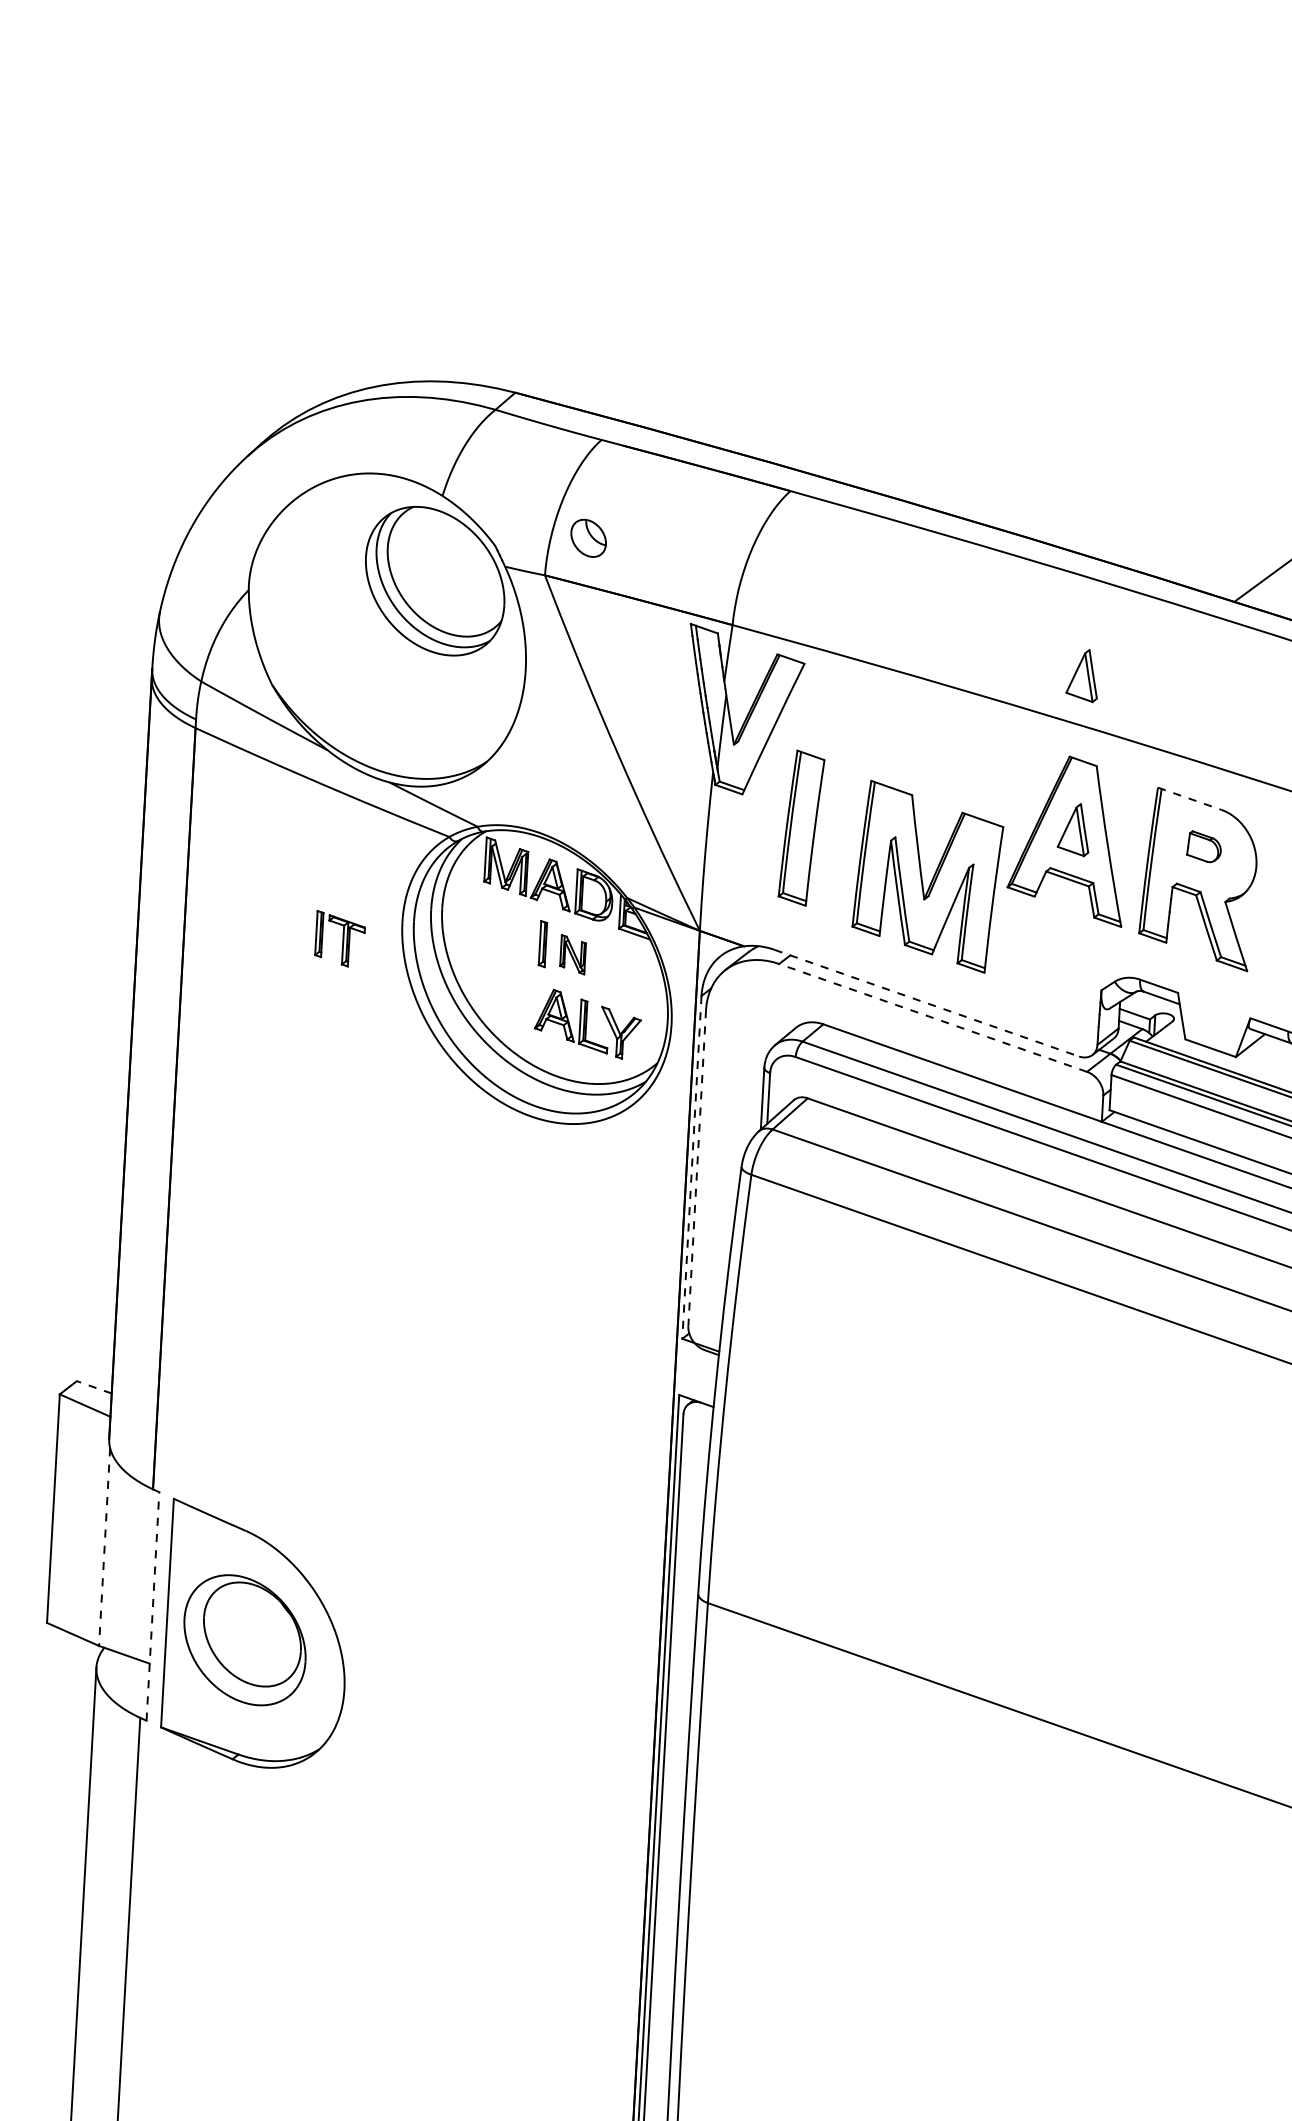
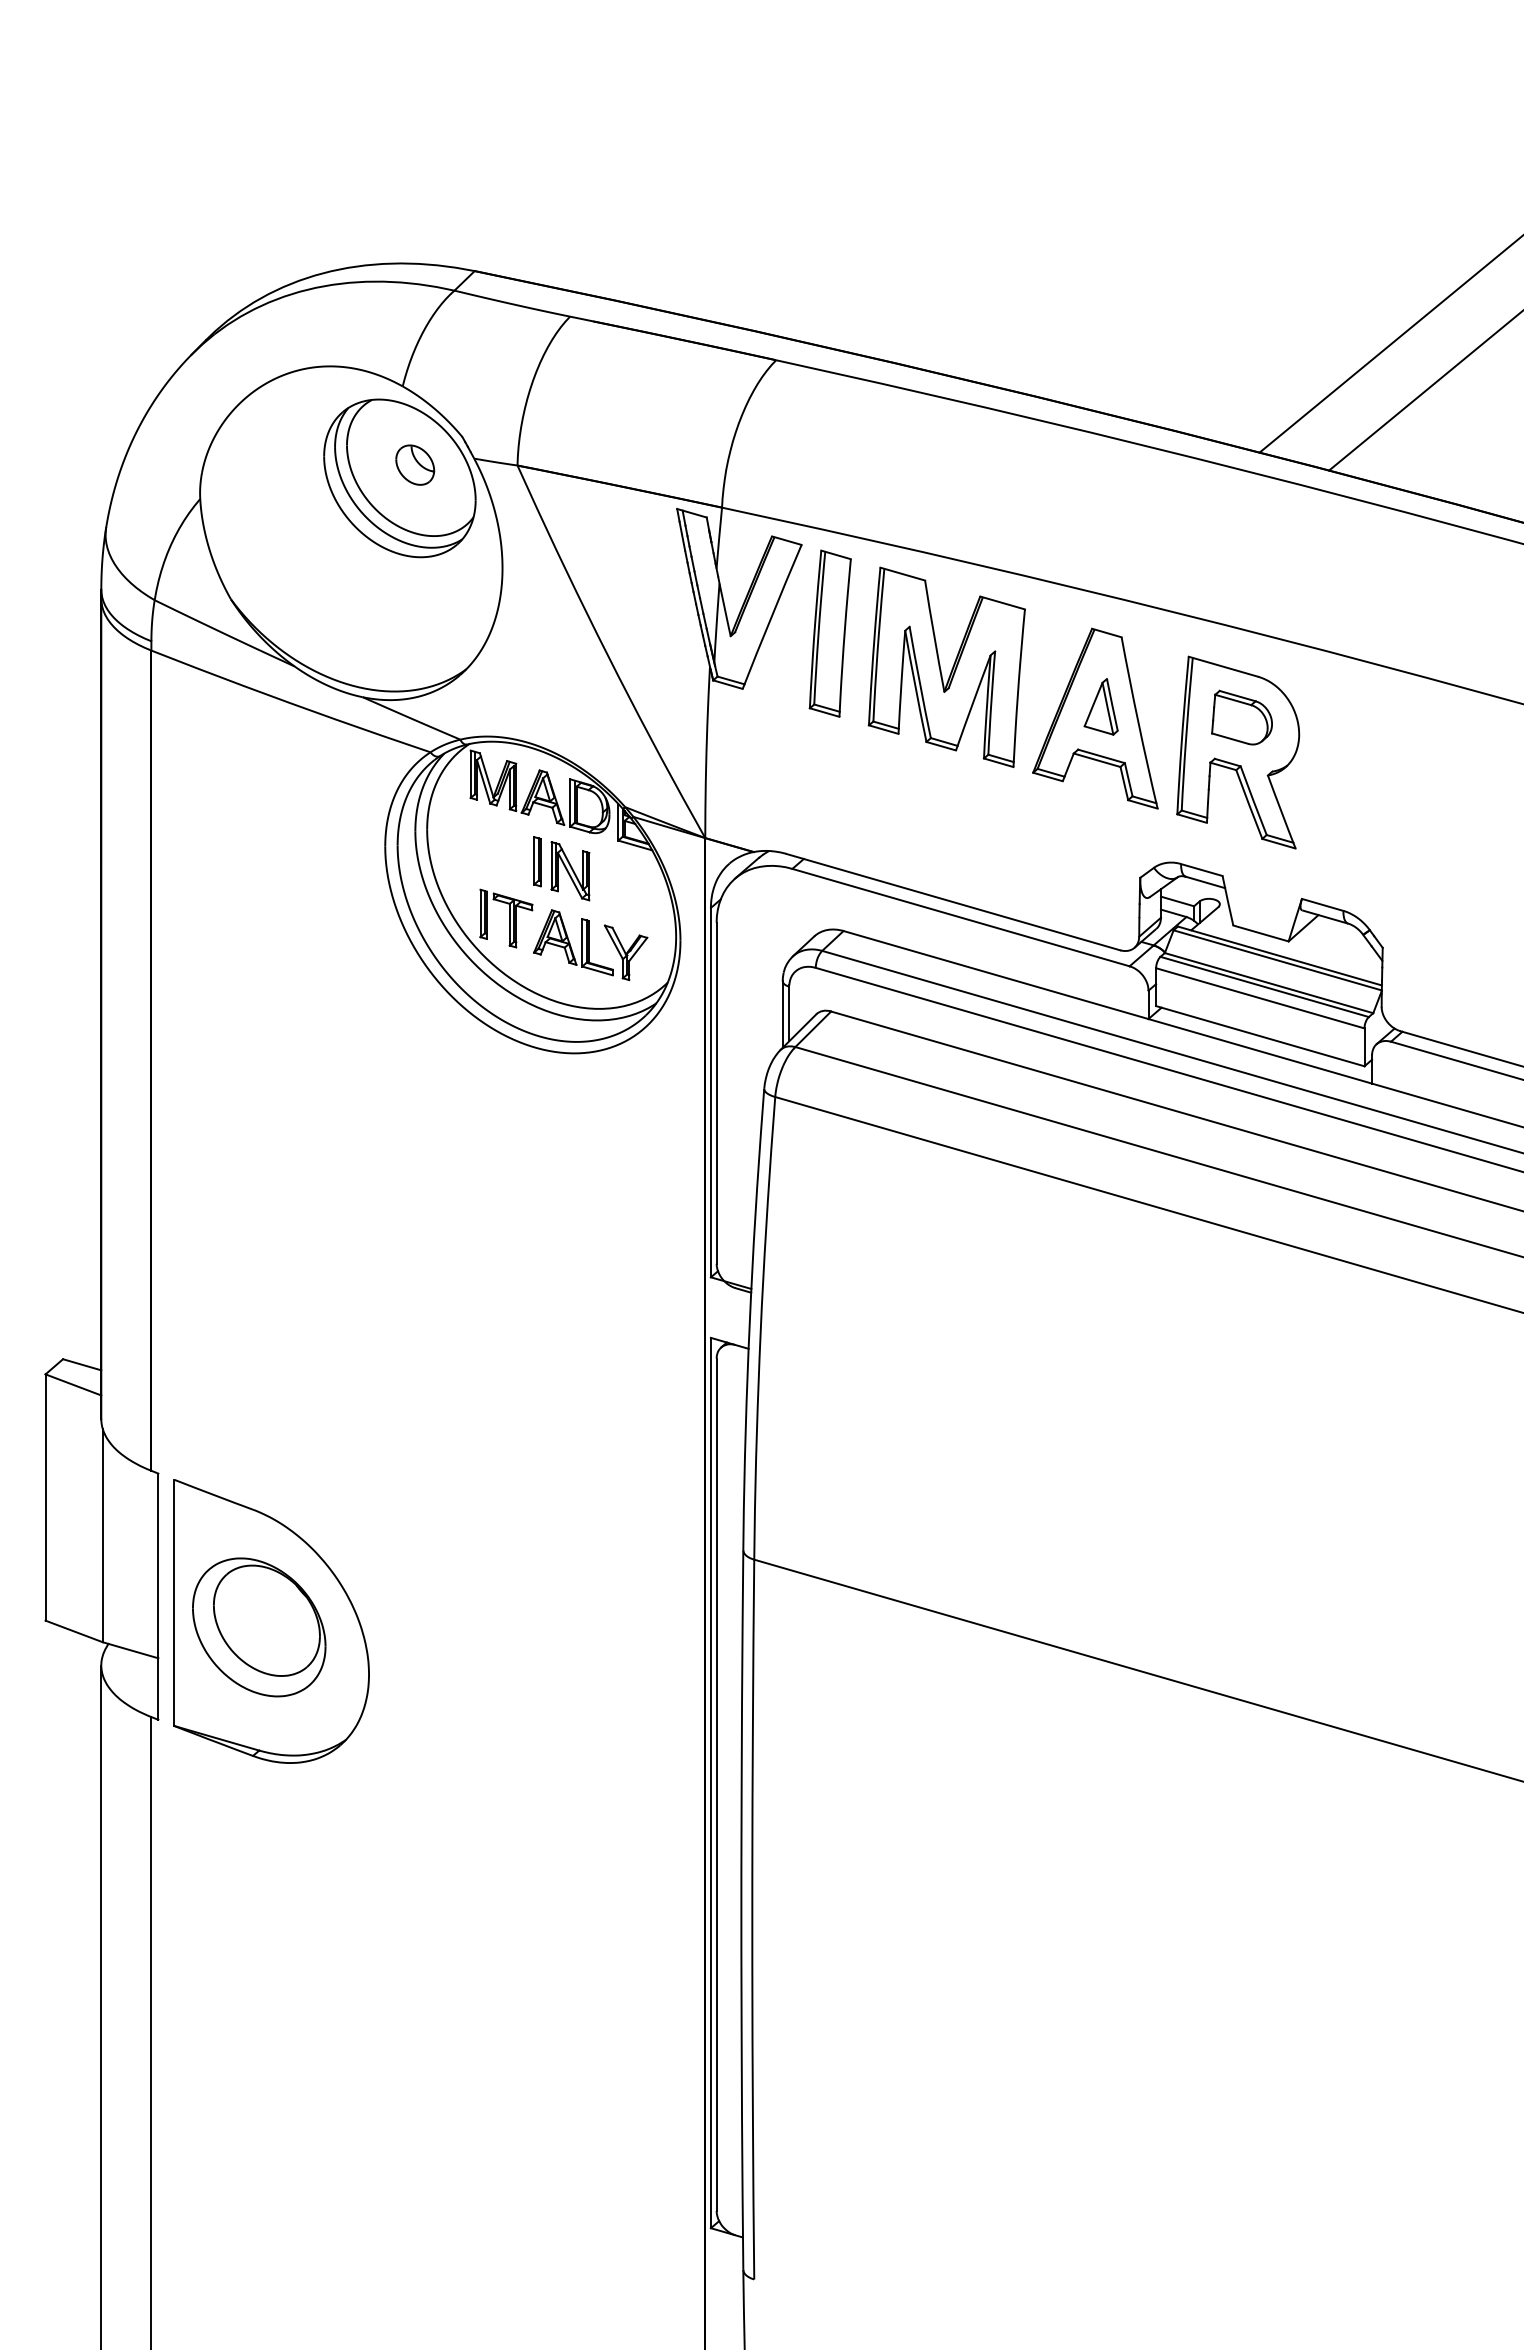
part: (588, 537) -> (415, 464), moved
part: (1082, 675) -> (1100, 540), removed
line: (1189, 798) -> (1223, 666), dashed -> solid
part: (800, 827) -> (829, 633), moved
part: (1203, 846) -> (1241, 717), size x1.67
part: (927, 876) -> (946, 666), moved
part: (340, 939) -> (506, 918), moved
part: (573, 954) -> (570, 871), size x1.43
line: (926, 1003) -> (953, 902), dashed -> solid
line: (932, 1017) -> (960, 917), dashed -> solid
line: (691, 1167) -> (710, 1092), dashed -> solid
line: (697, 1168) -> (716, 1093), dashed -> solid
line: (94, 1387) -> (82, 1364), dashed -> solid
line: (104, 1547) -> (102, 1536), dashed -> solid
line: (153, 1606) -> (158, 1596), dashed -> solid

